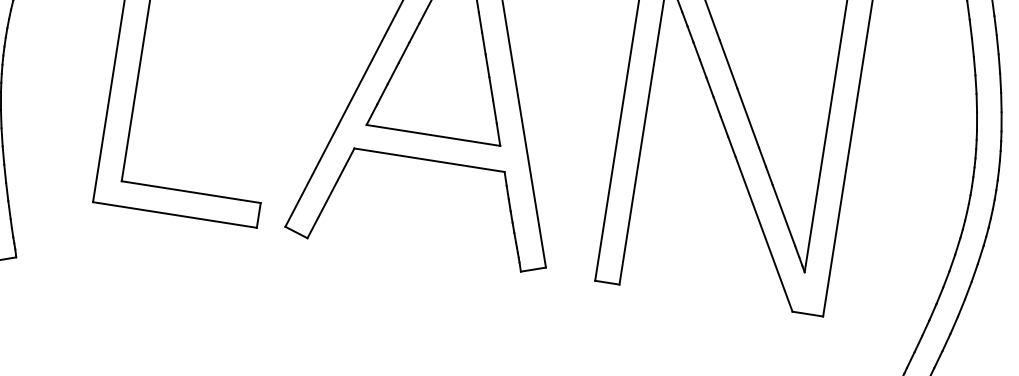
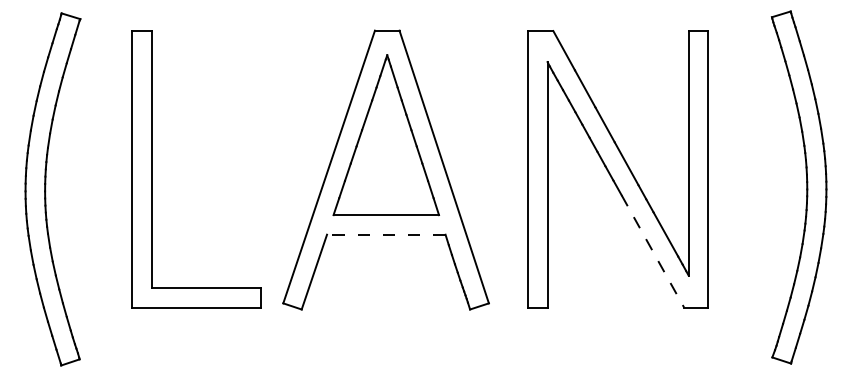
line: (428, 159) -> (385, 234), solid -> dashed
line: (764, 234) -> (653, 251), solid -> dashed

